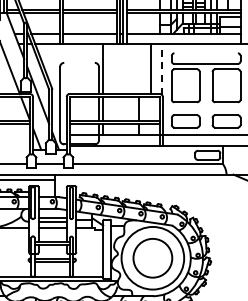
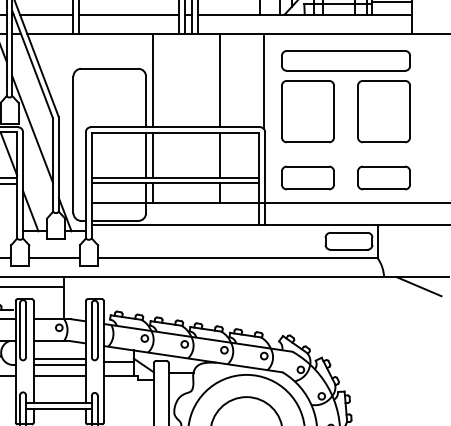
line: (205, 53) -> (344, 51), added
line: (79, 62) -> (109, 68), added
line: (150, 69) -> (219, 81), moved
line: (162, 69) -> (264, 81), dashed -> solid

